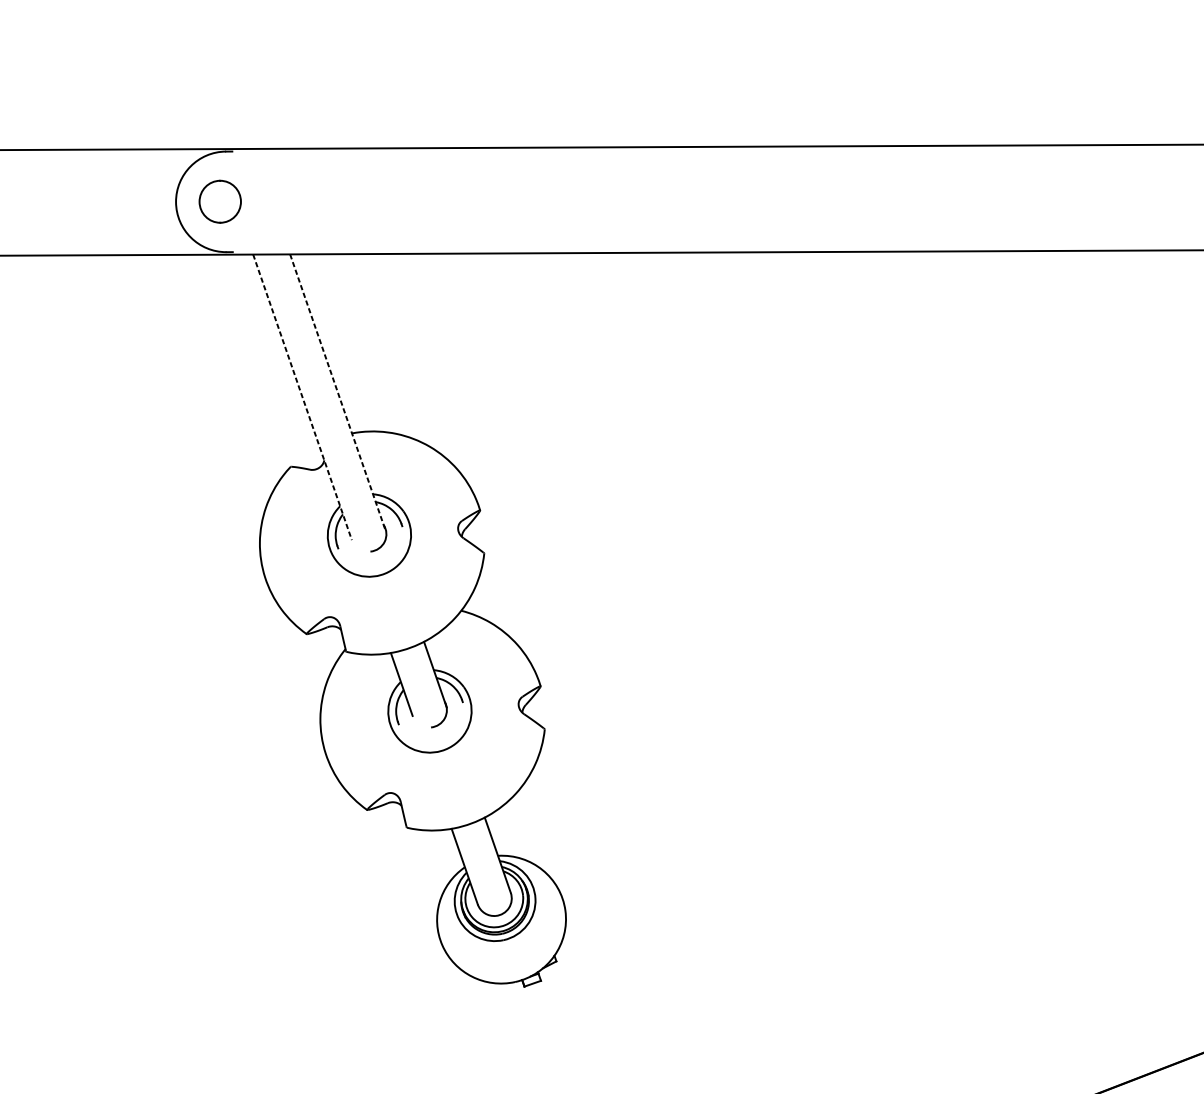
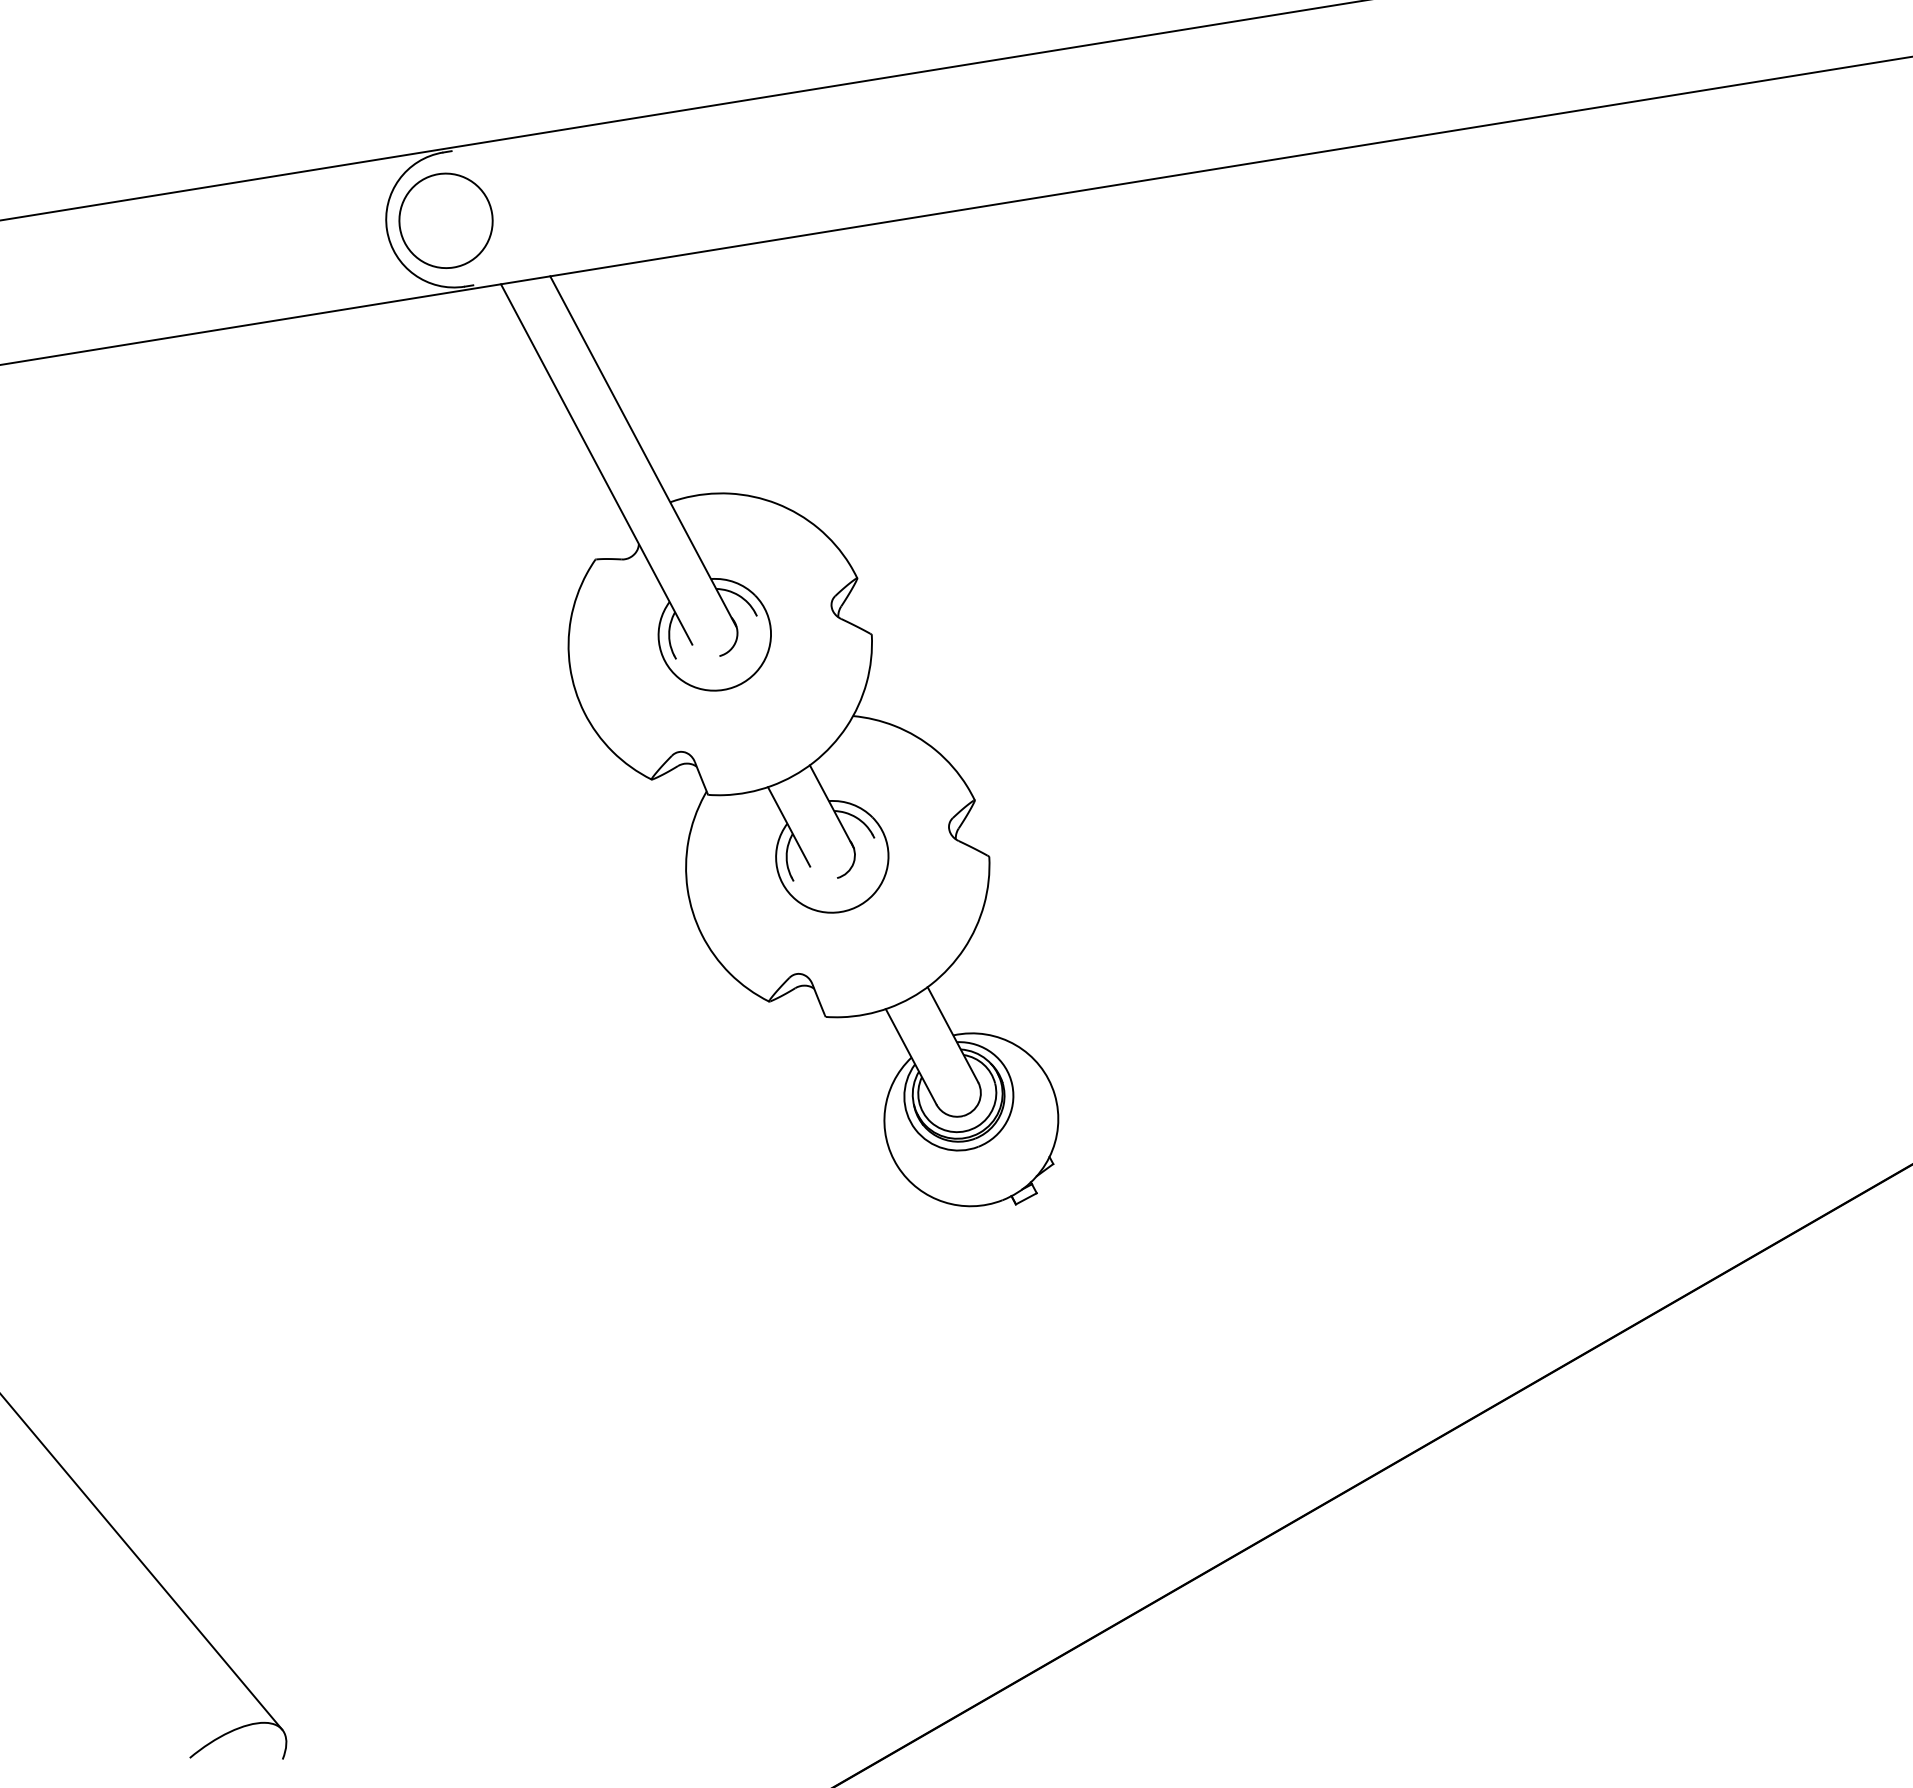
part: (219, 201) -> (445, 220), size x1.67
line: (338, 393) -> (643, 451), dashed -> solid
line: (302, 397) -> (596, 464), dashed -> solid

